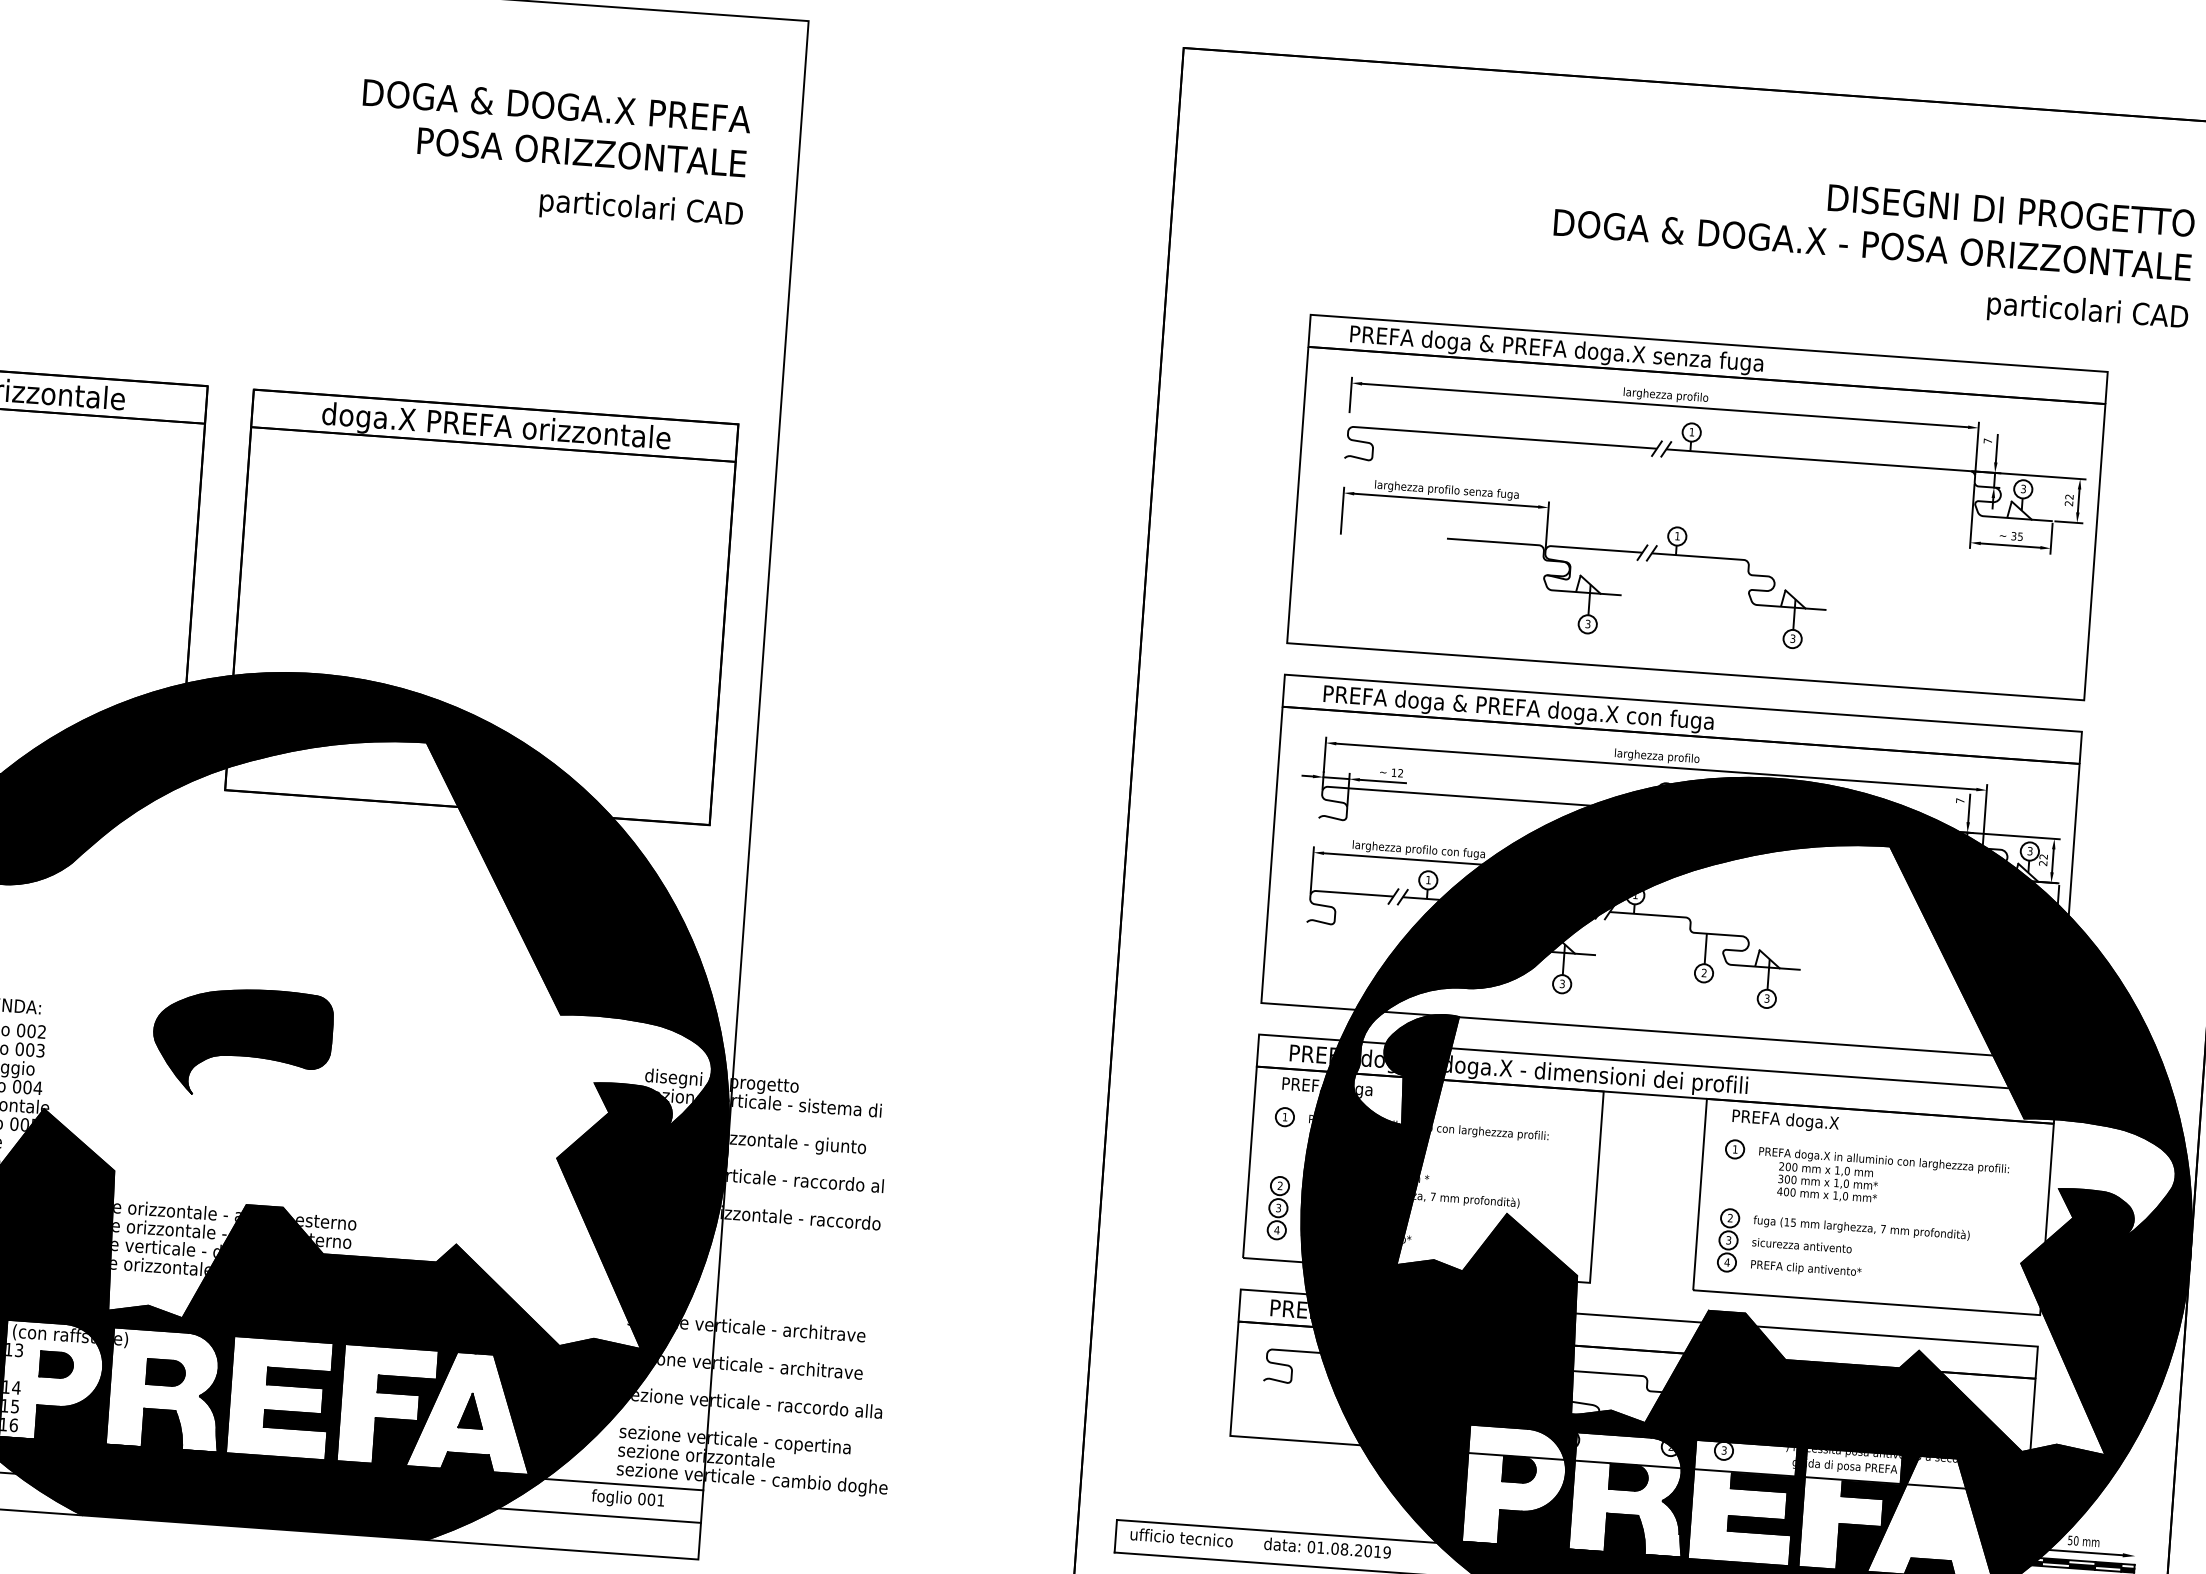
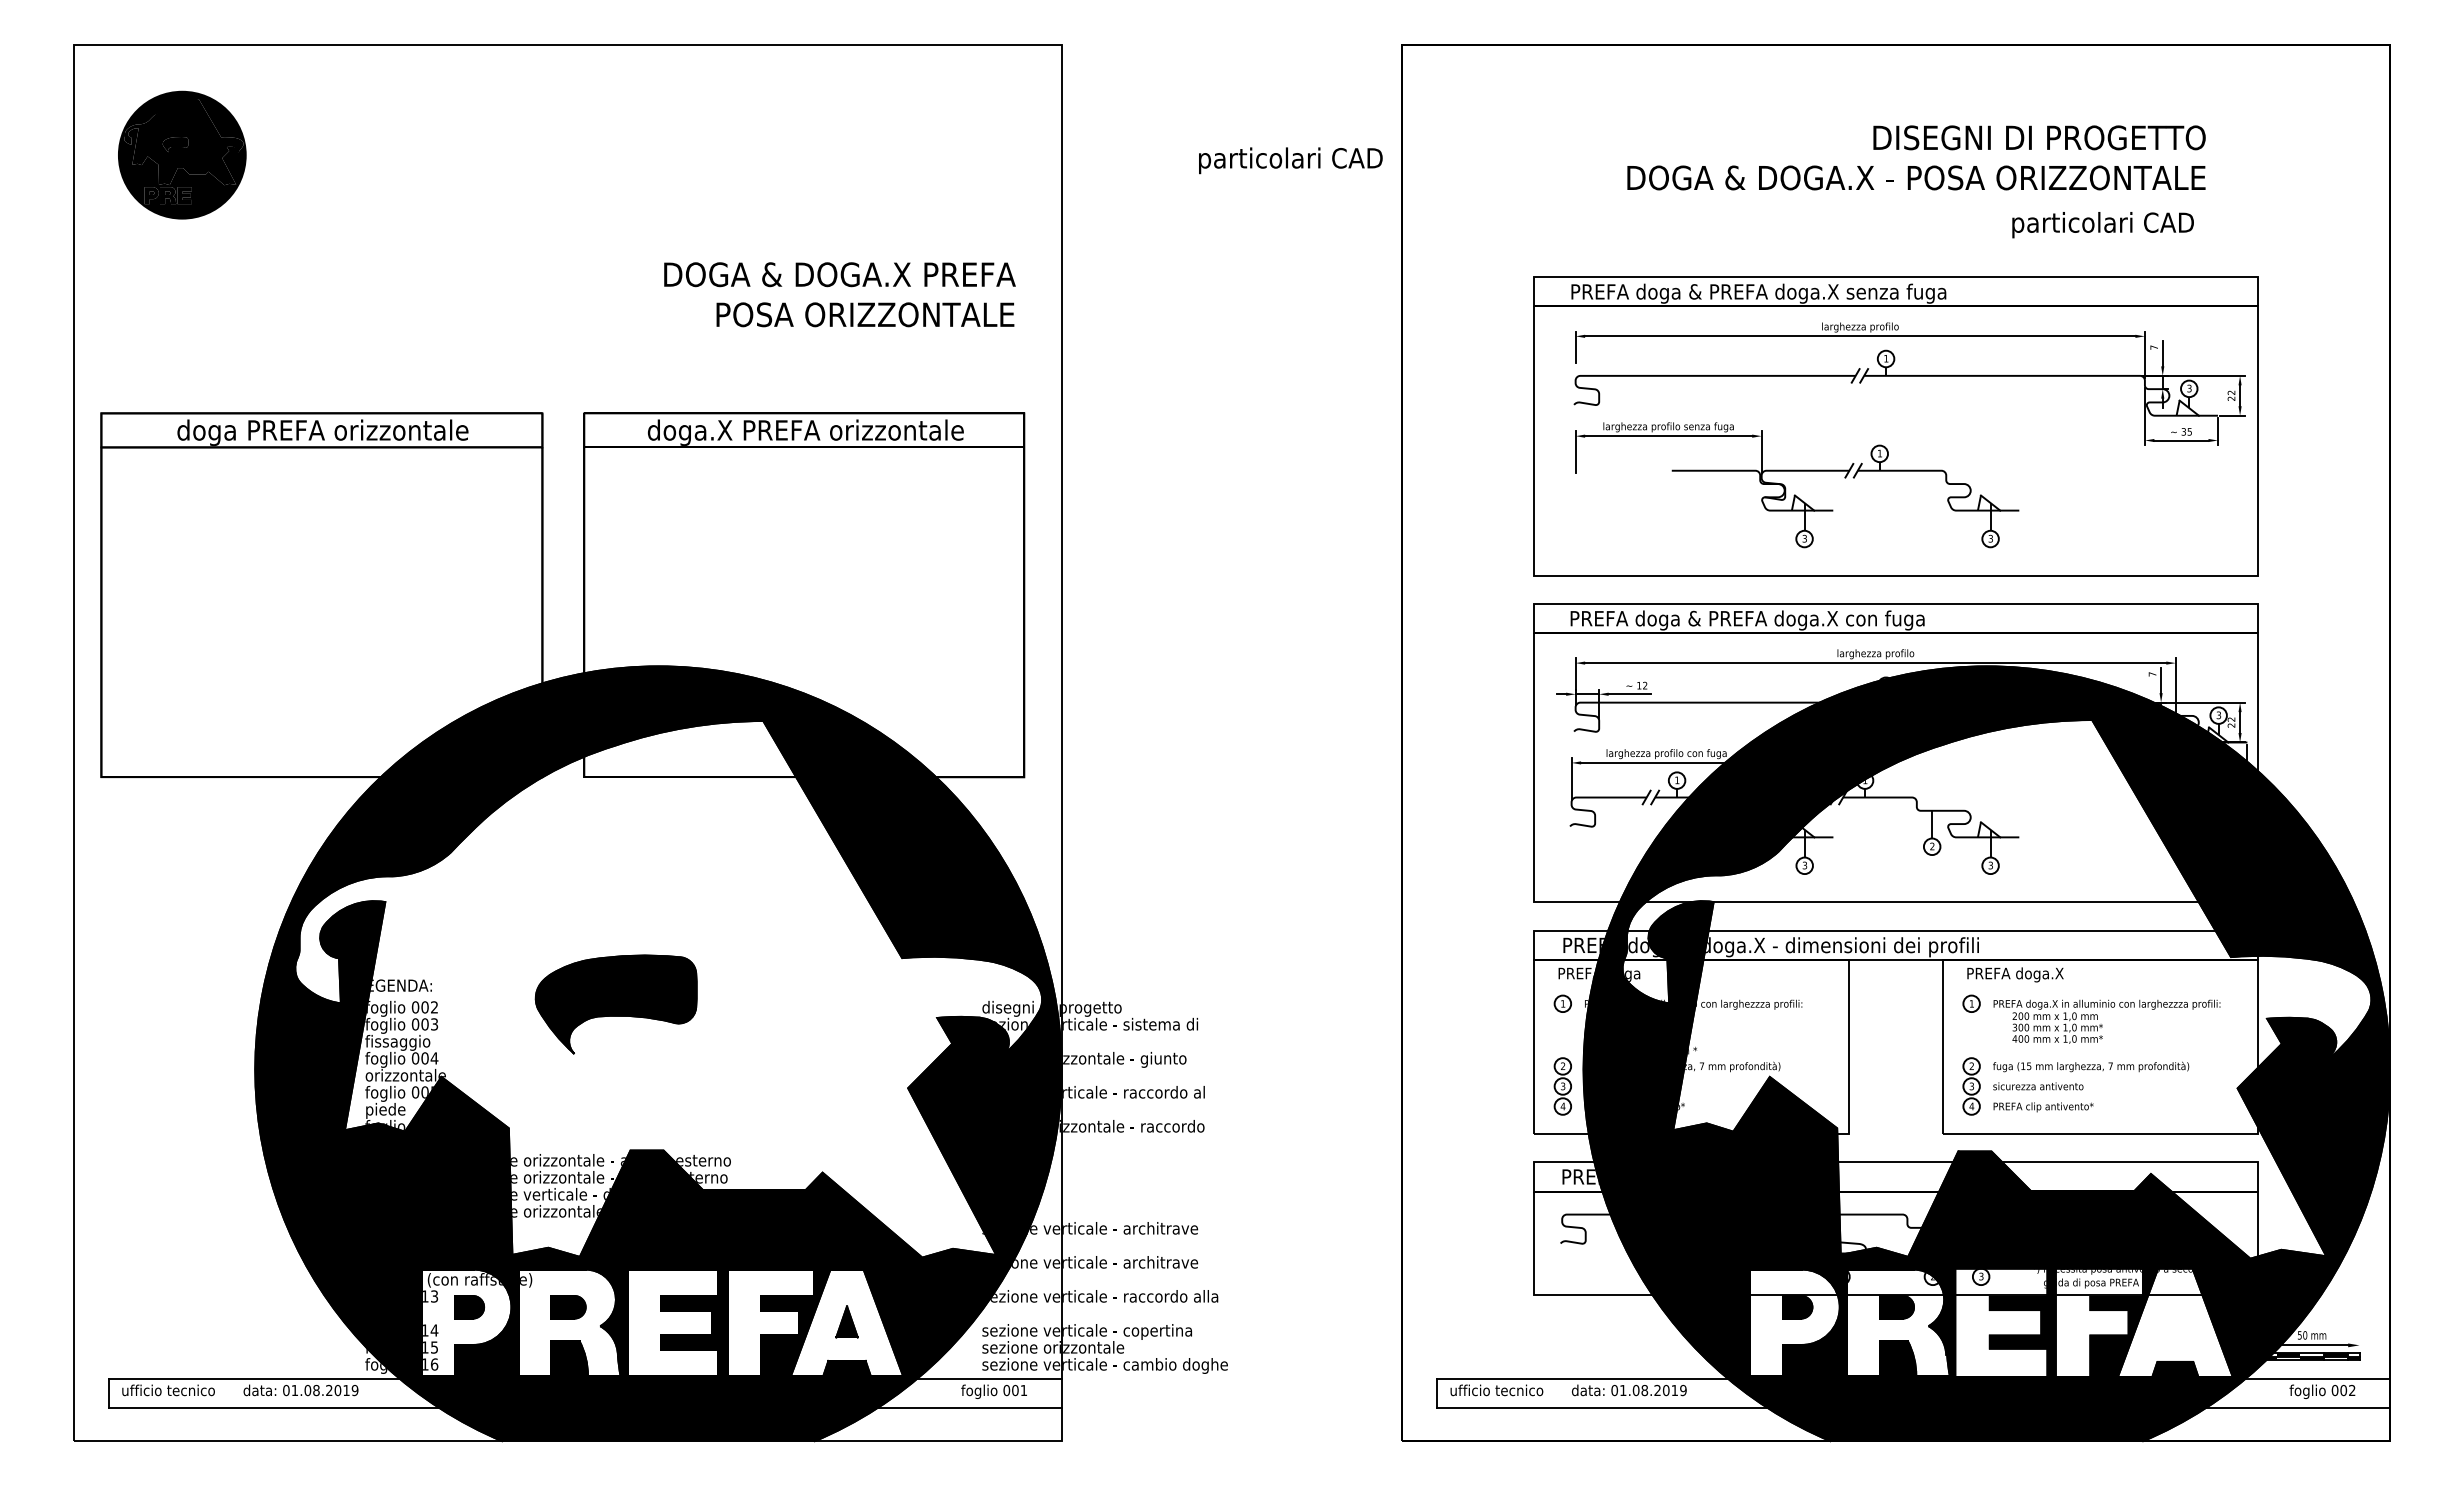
text: (555, 127) -> (839, 294), moved
text: (641, 209) -> (1290, 160), moved
text: (1874, 222) -> (1916, 157), moved
text: (2087, 313) -> (2102, 225), moved

